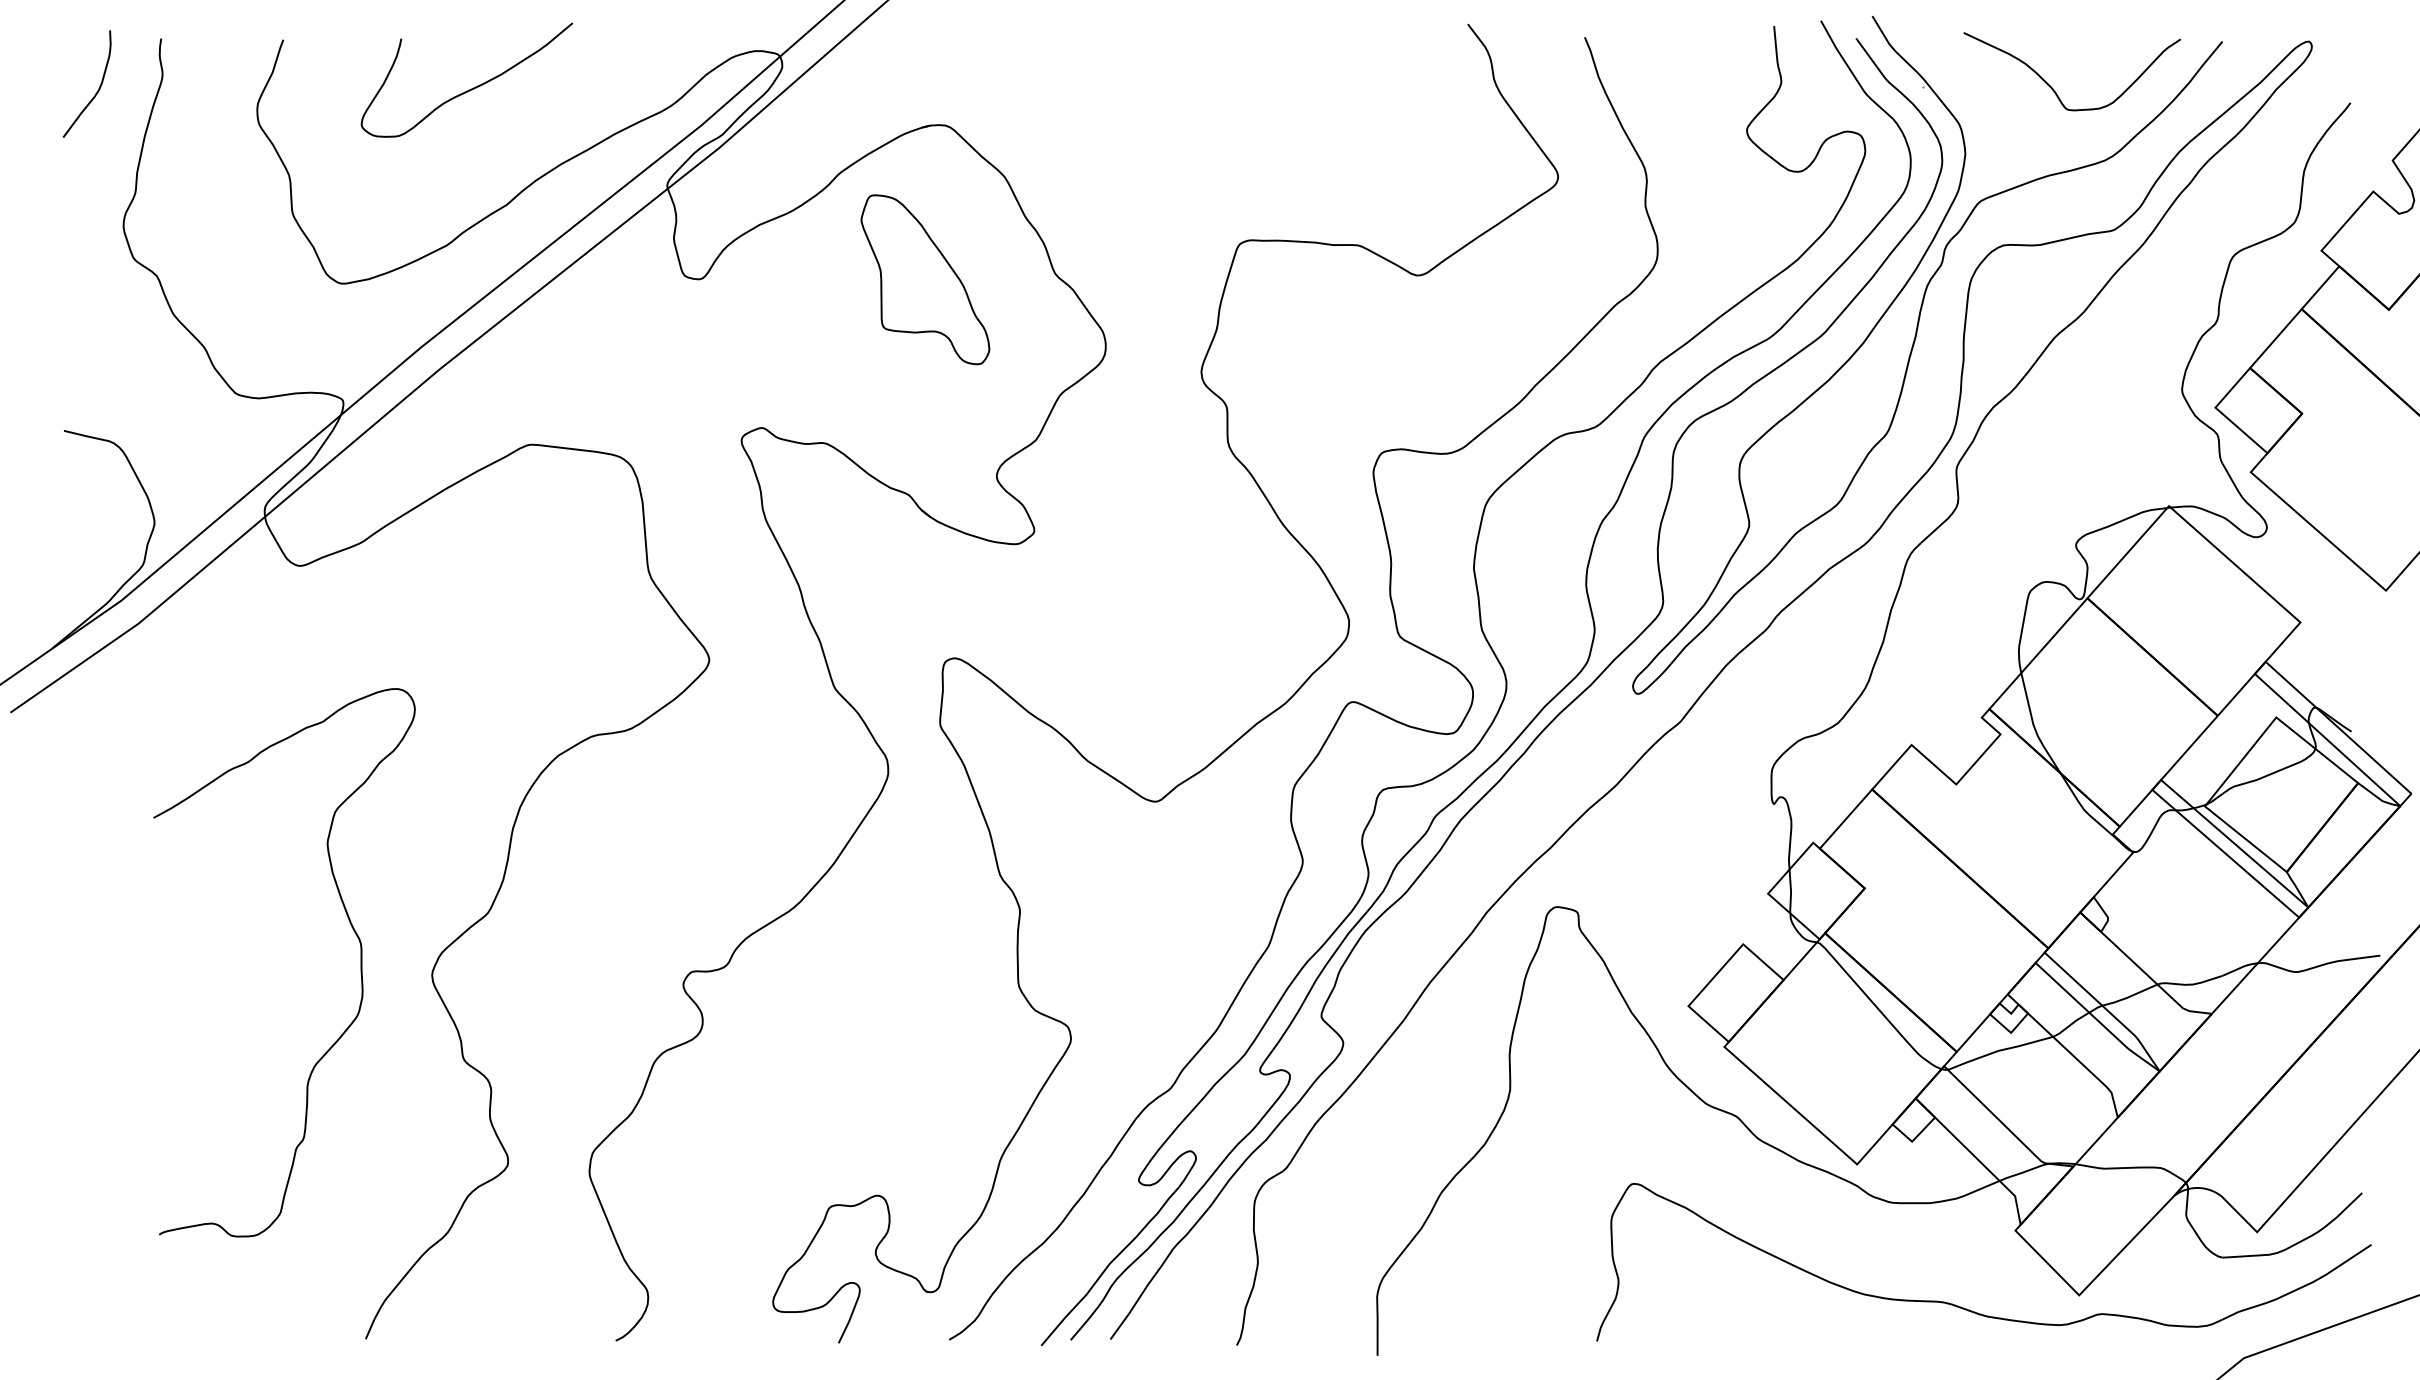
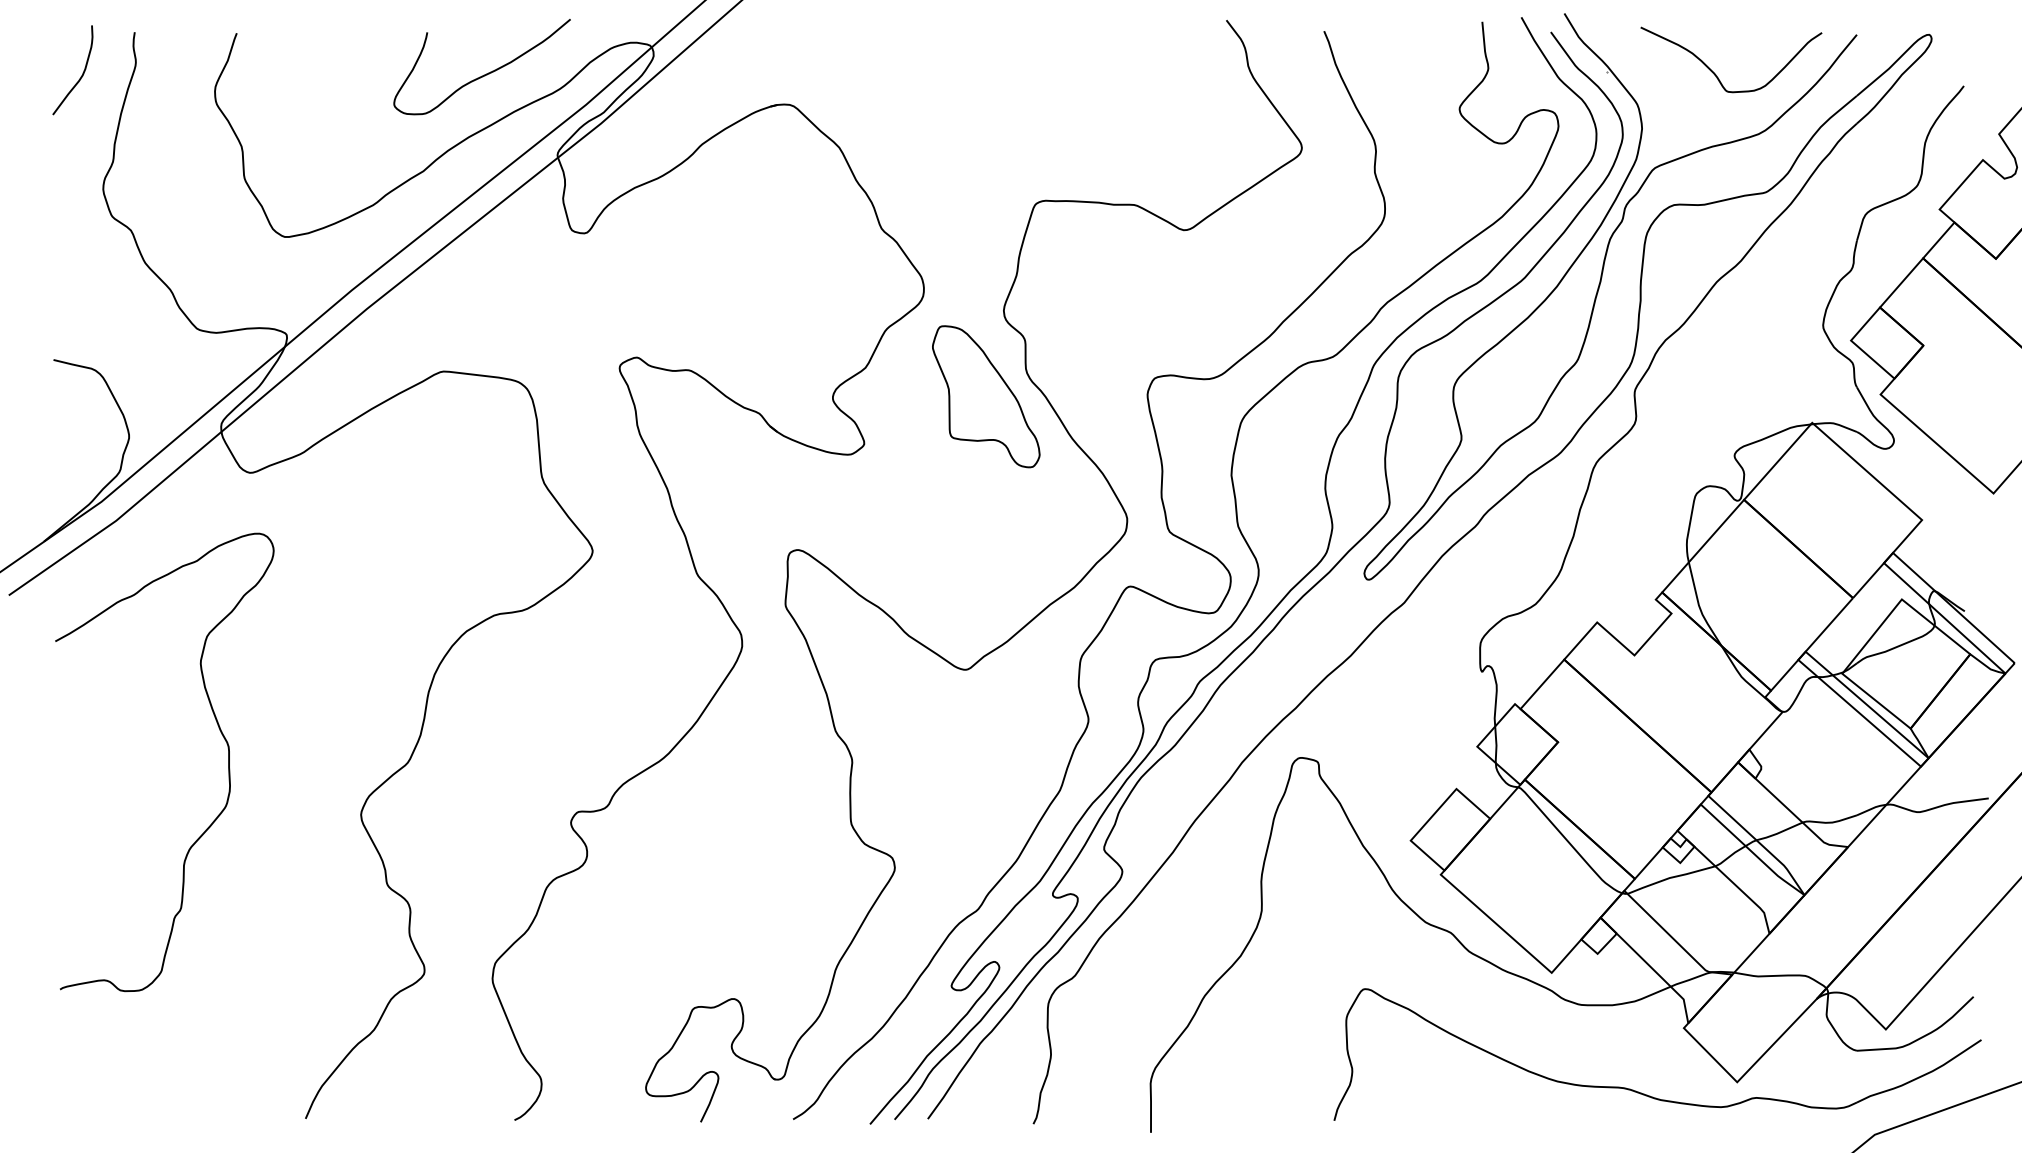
curve: (469, 89) -> (484, 74), moved
part: (925, 279) -> (986, 396), moved
curve: (352, 929) -> (221, 734), moved

